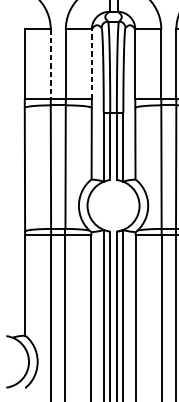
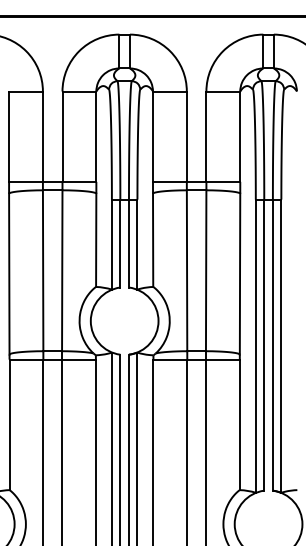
line: (50, 64) -> (42, 137), dashed -> solid
line: (91, 64) -> (96, 136), dashed -> solid

